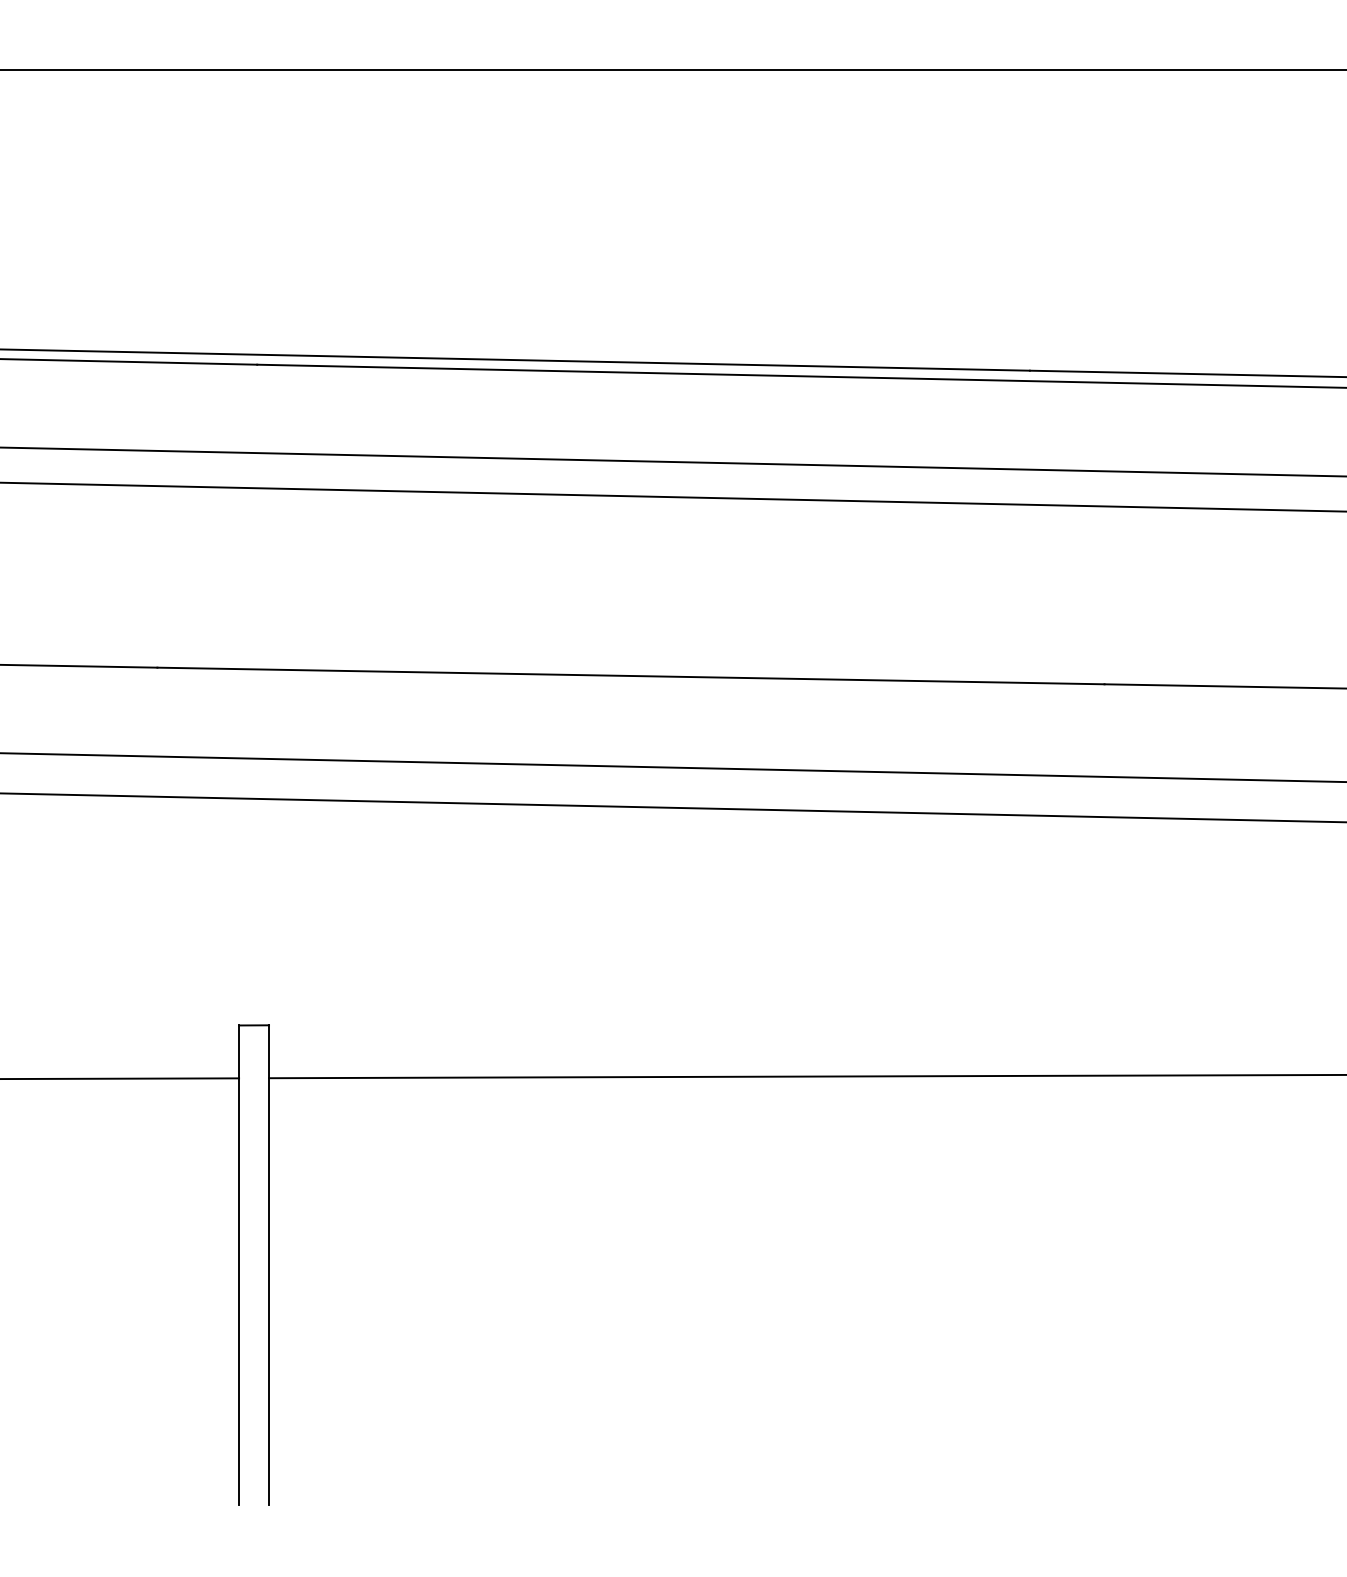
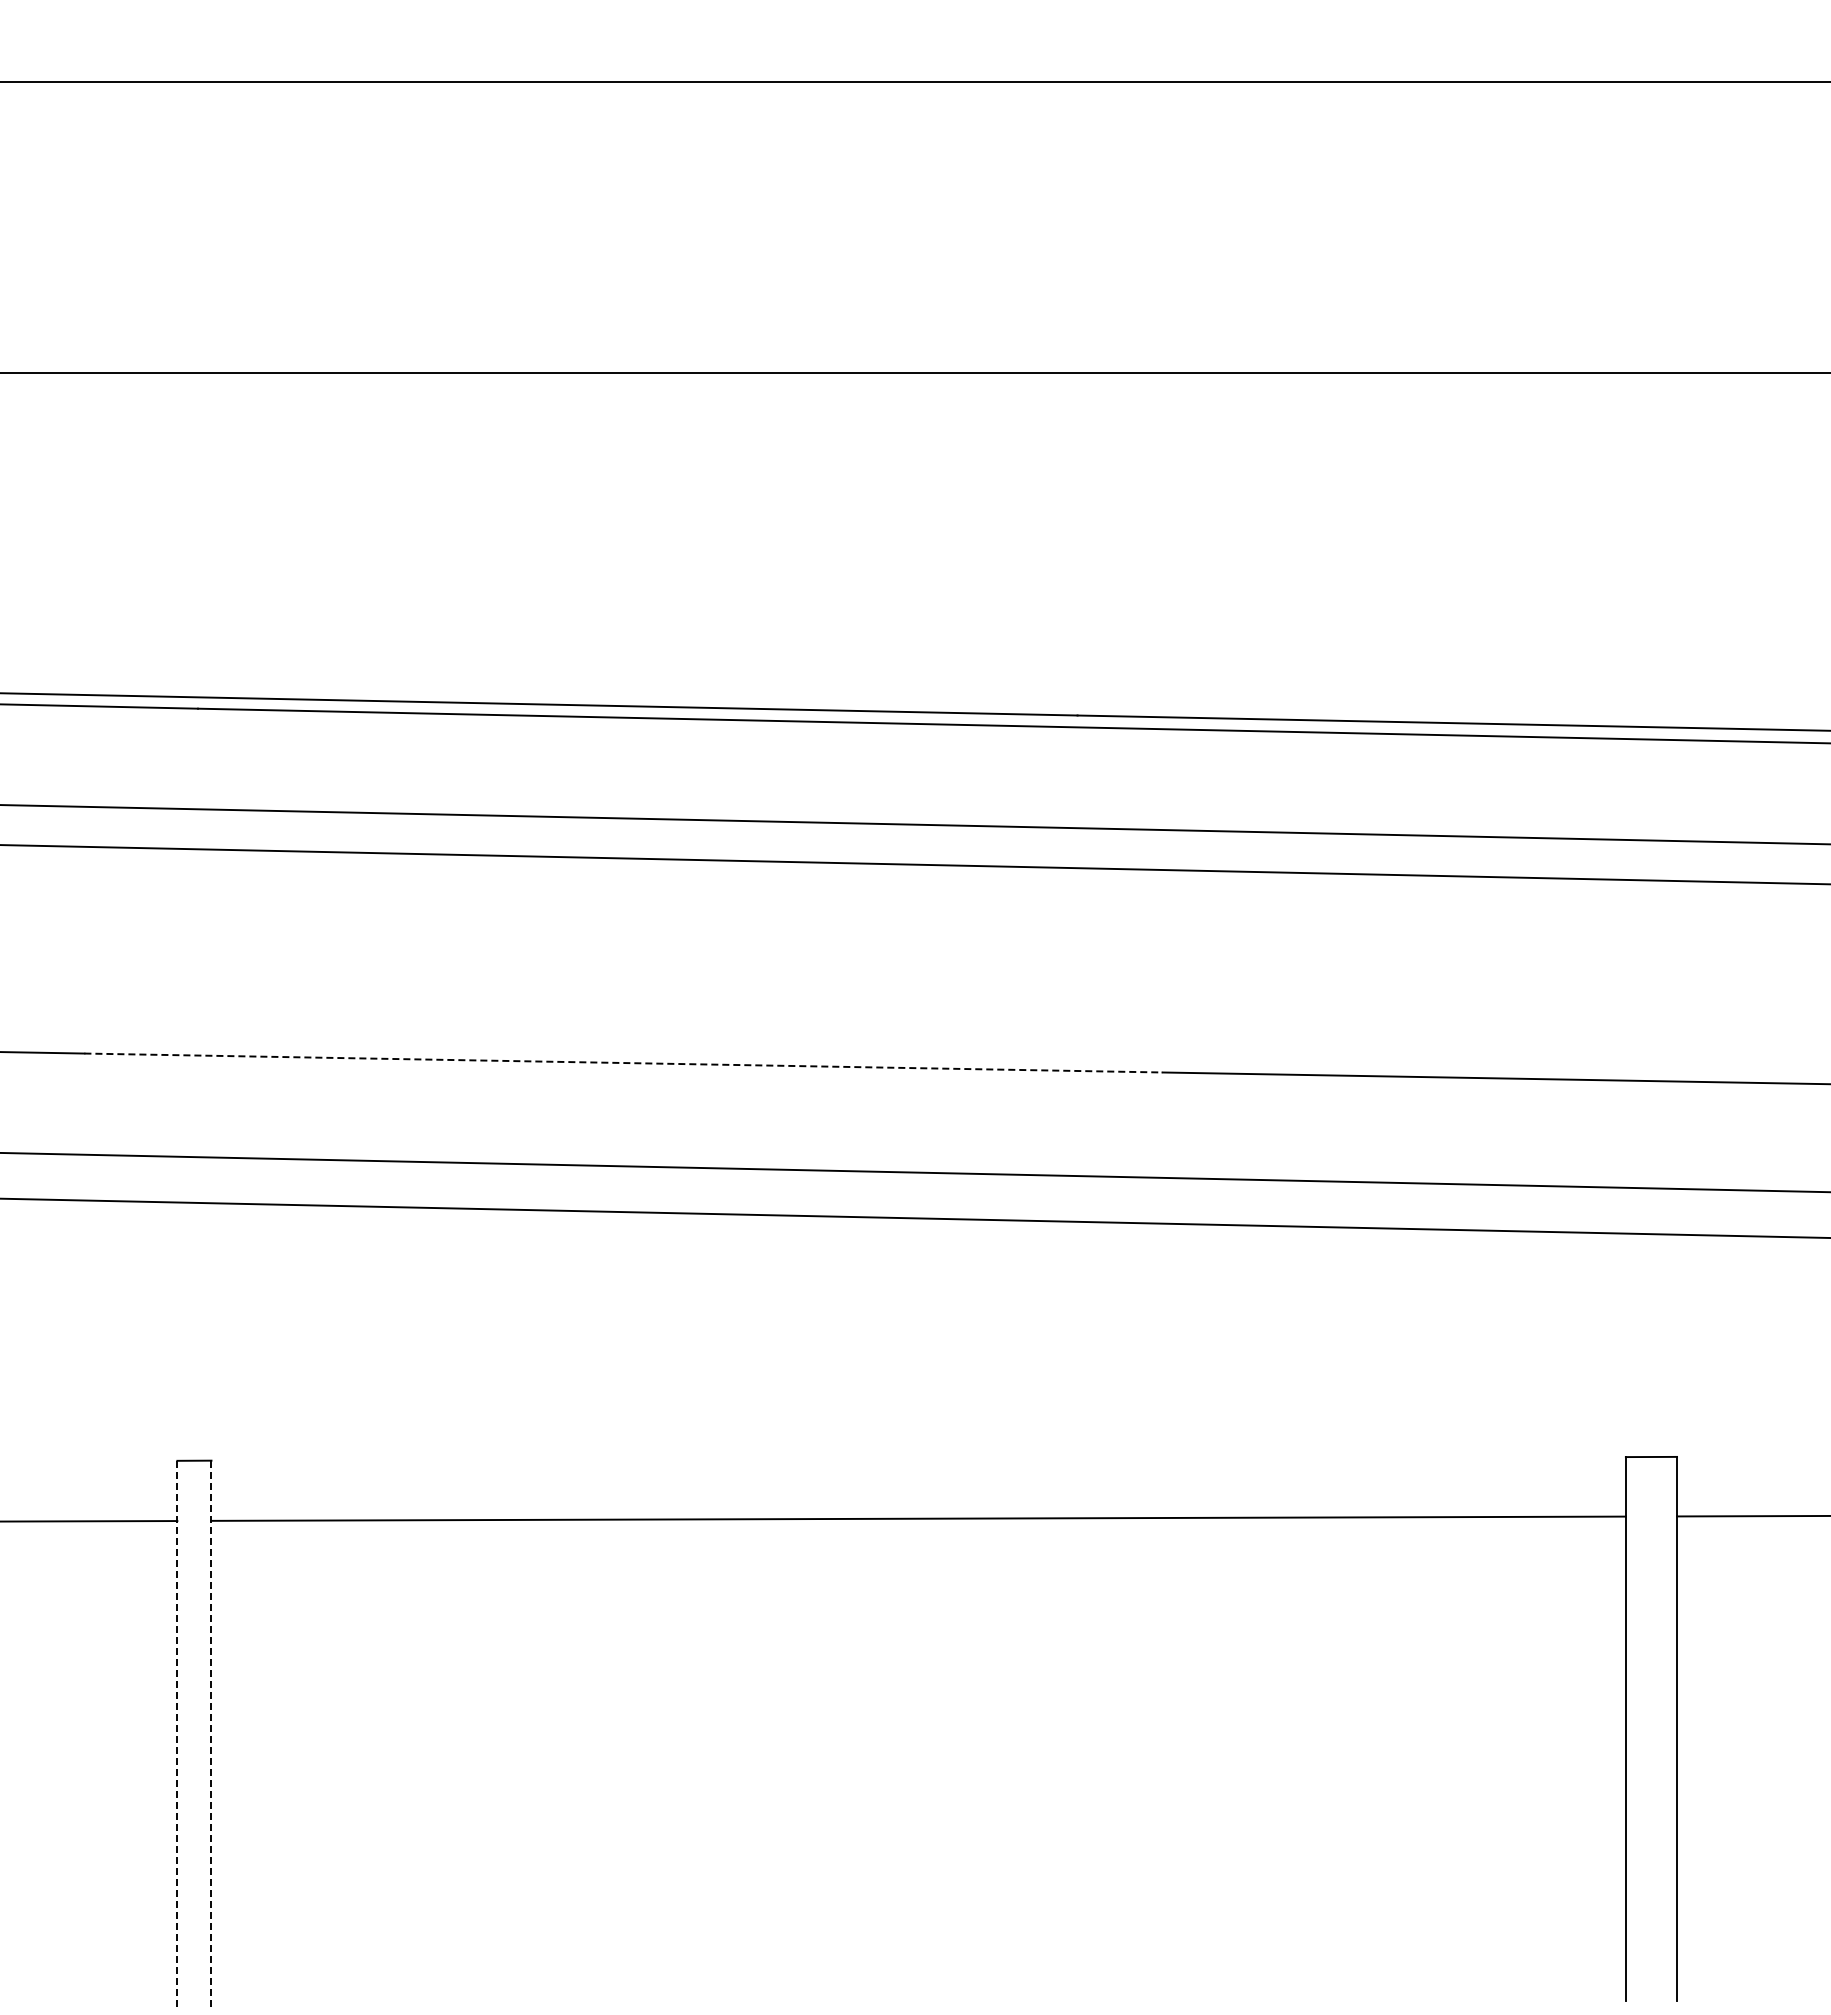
line: (631, 676) -> (623, 1063), solid -> dashed
line: (239, 1265) -> (177, 1733), solid -> dashed
line: (269, 1265) -> (211, 1733), solid -> dashed

